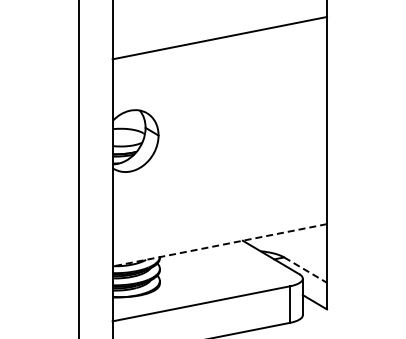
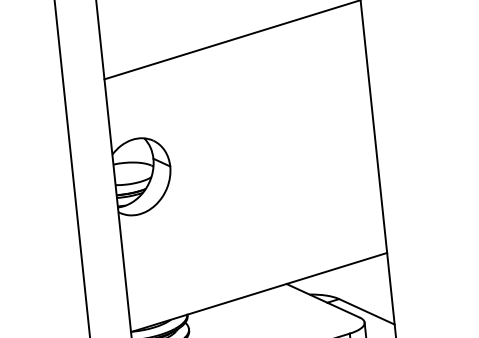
line: (219, 245) -> (258, 292), dashed -> solid
line: (305, 270) -> (366, 312), dashed -> solid

